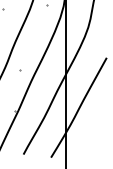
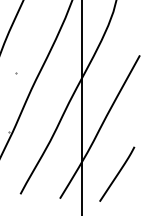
line: (90, 140) -> (116, 174), added

